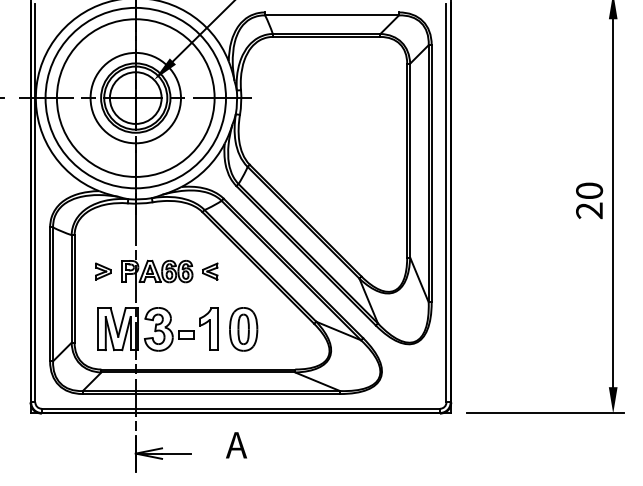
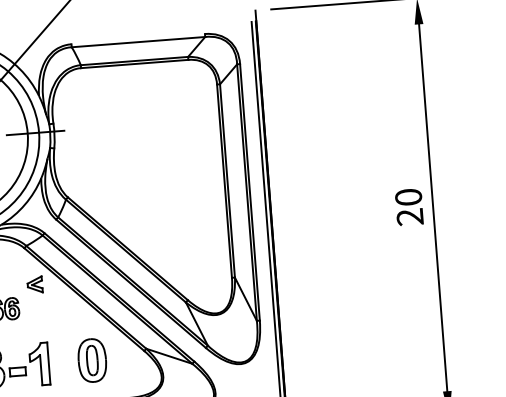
part: (210, 271) -> (35, 284), moved
part: (243, 329) -> (92, 360), moved

